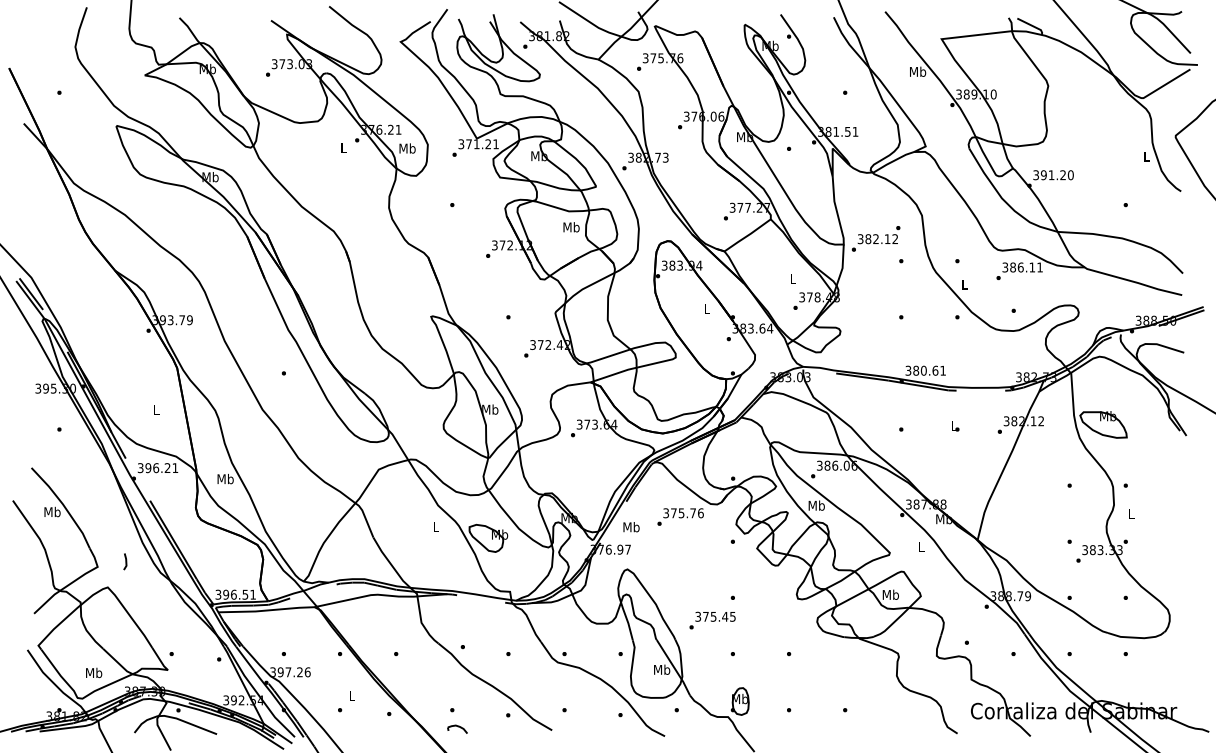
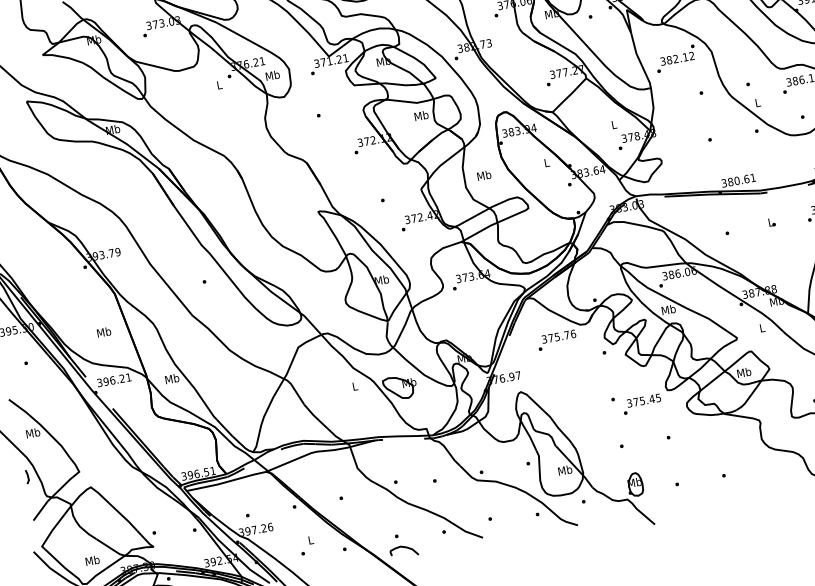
text: (875, 238) -> (675, 58), moved
text: (156, 410) -> (104, 332), L -> Mb
text: (631, 527) -> (484, 175), moved
line: (125, 561) -> (27, 476), moved
text: (712, 620) -> (642, 404), moved
part: (457, 729) -> (404, 551), size x1.67

